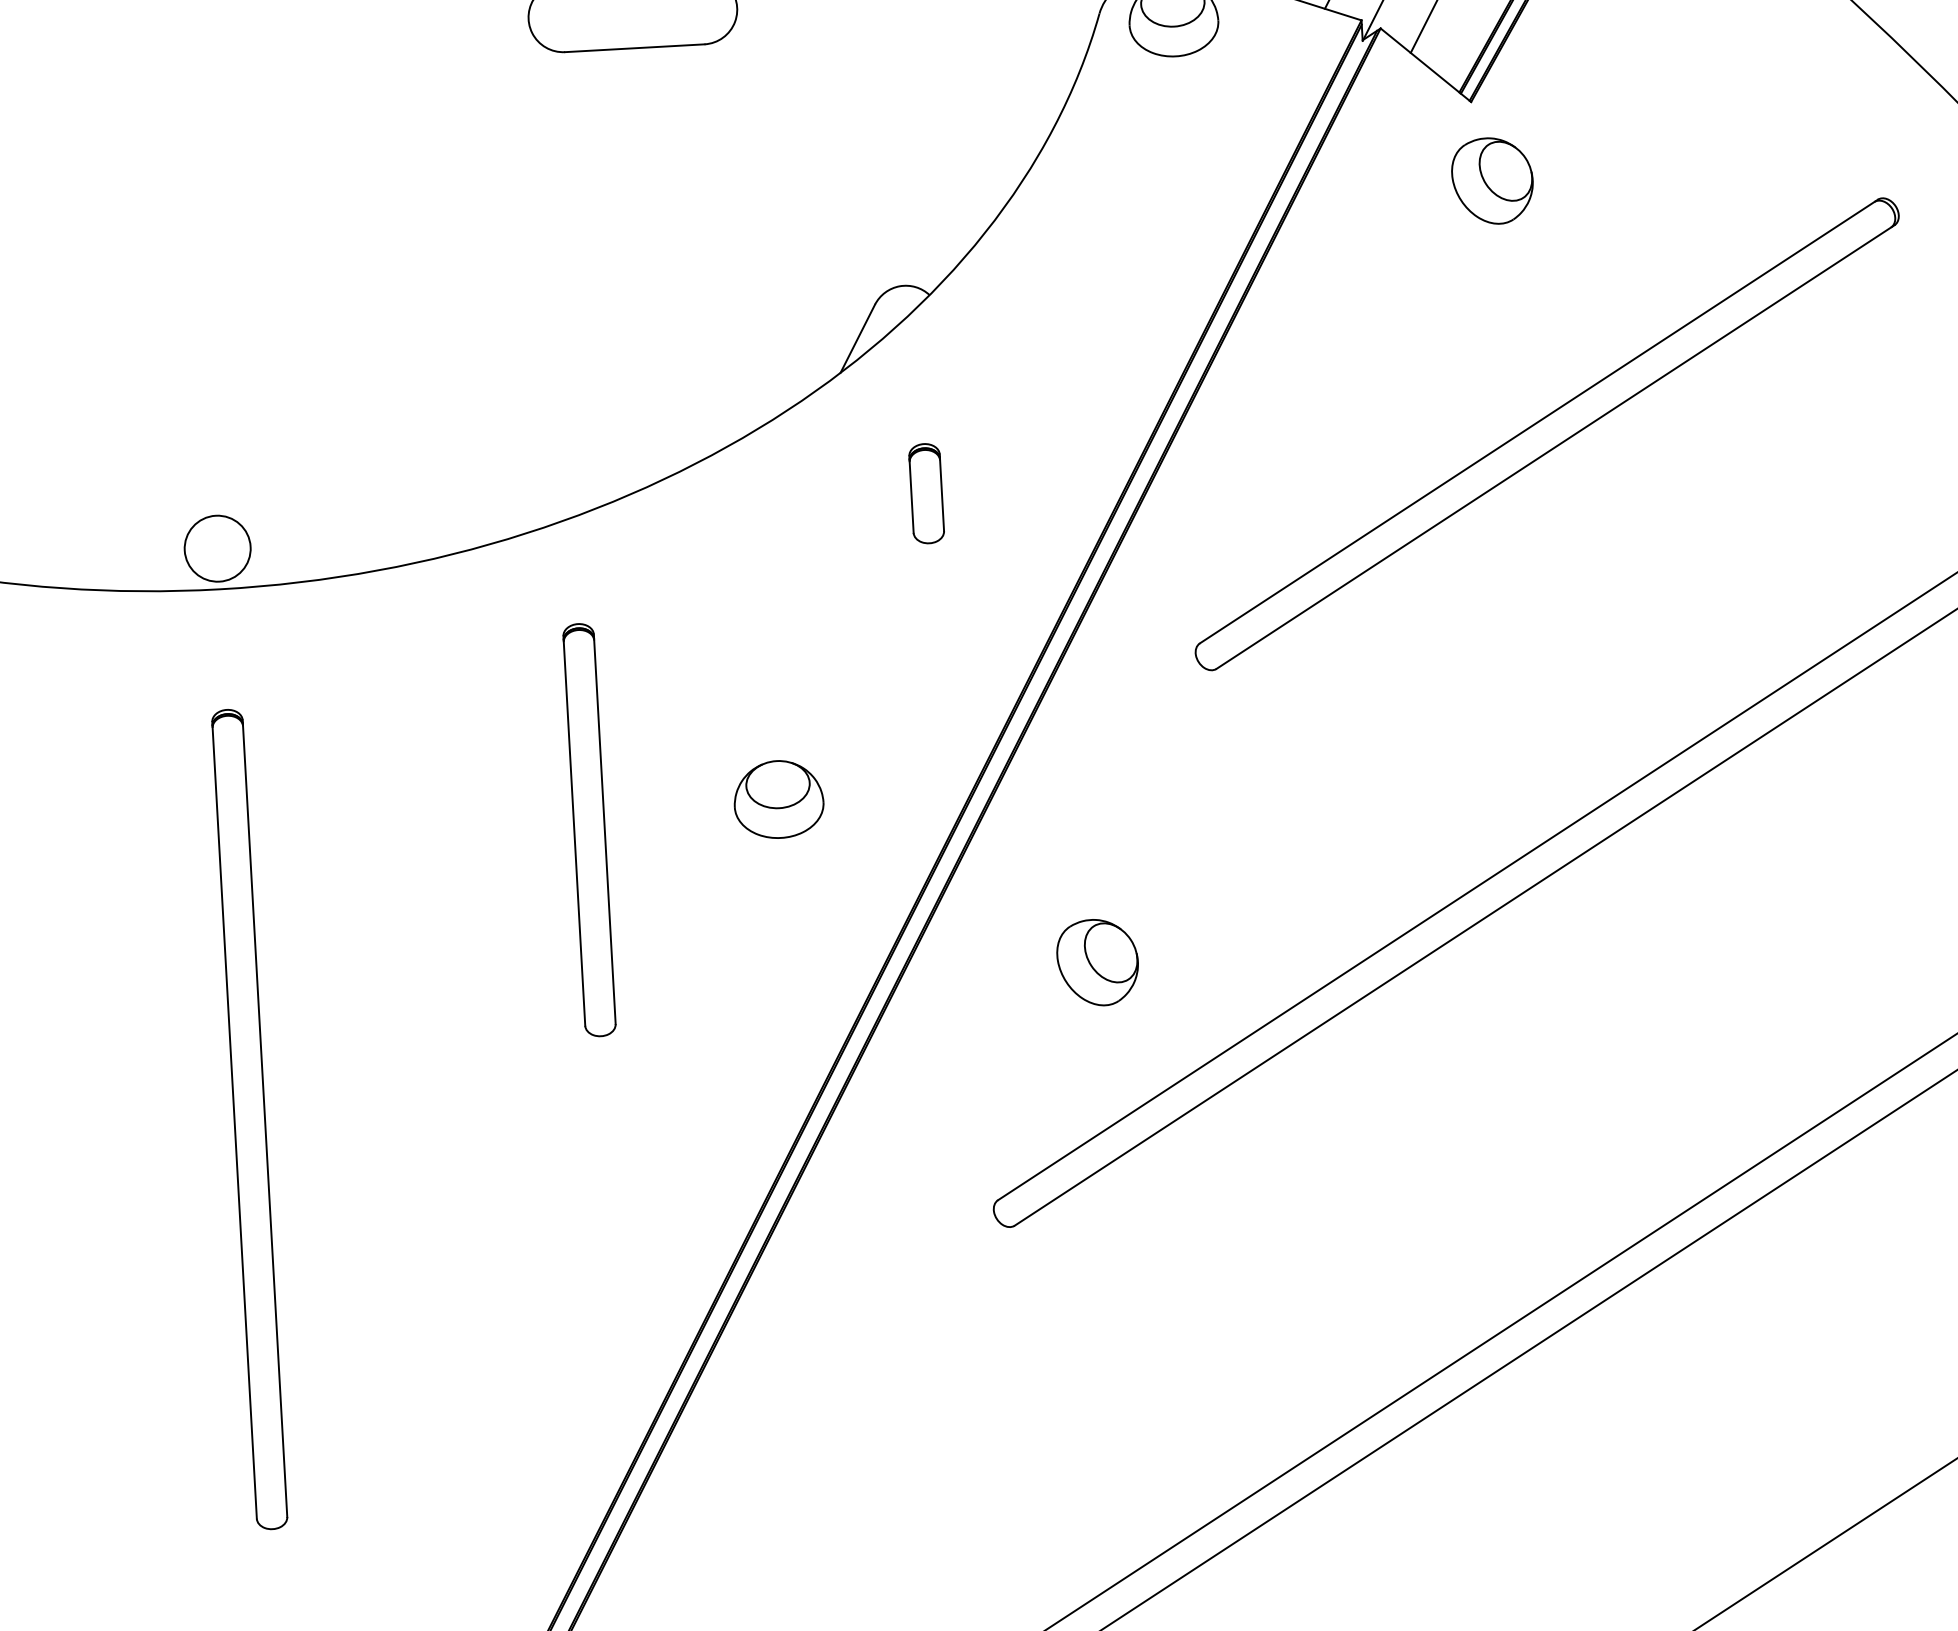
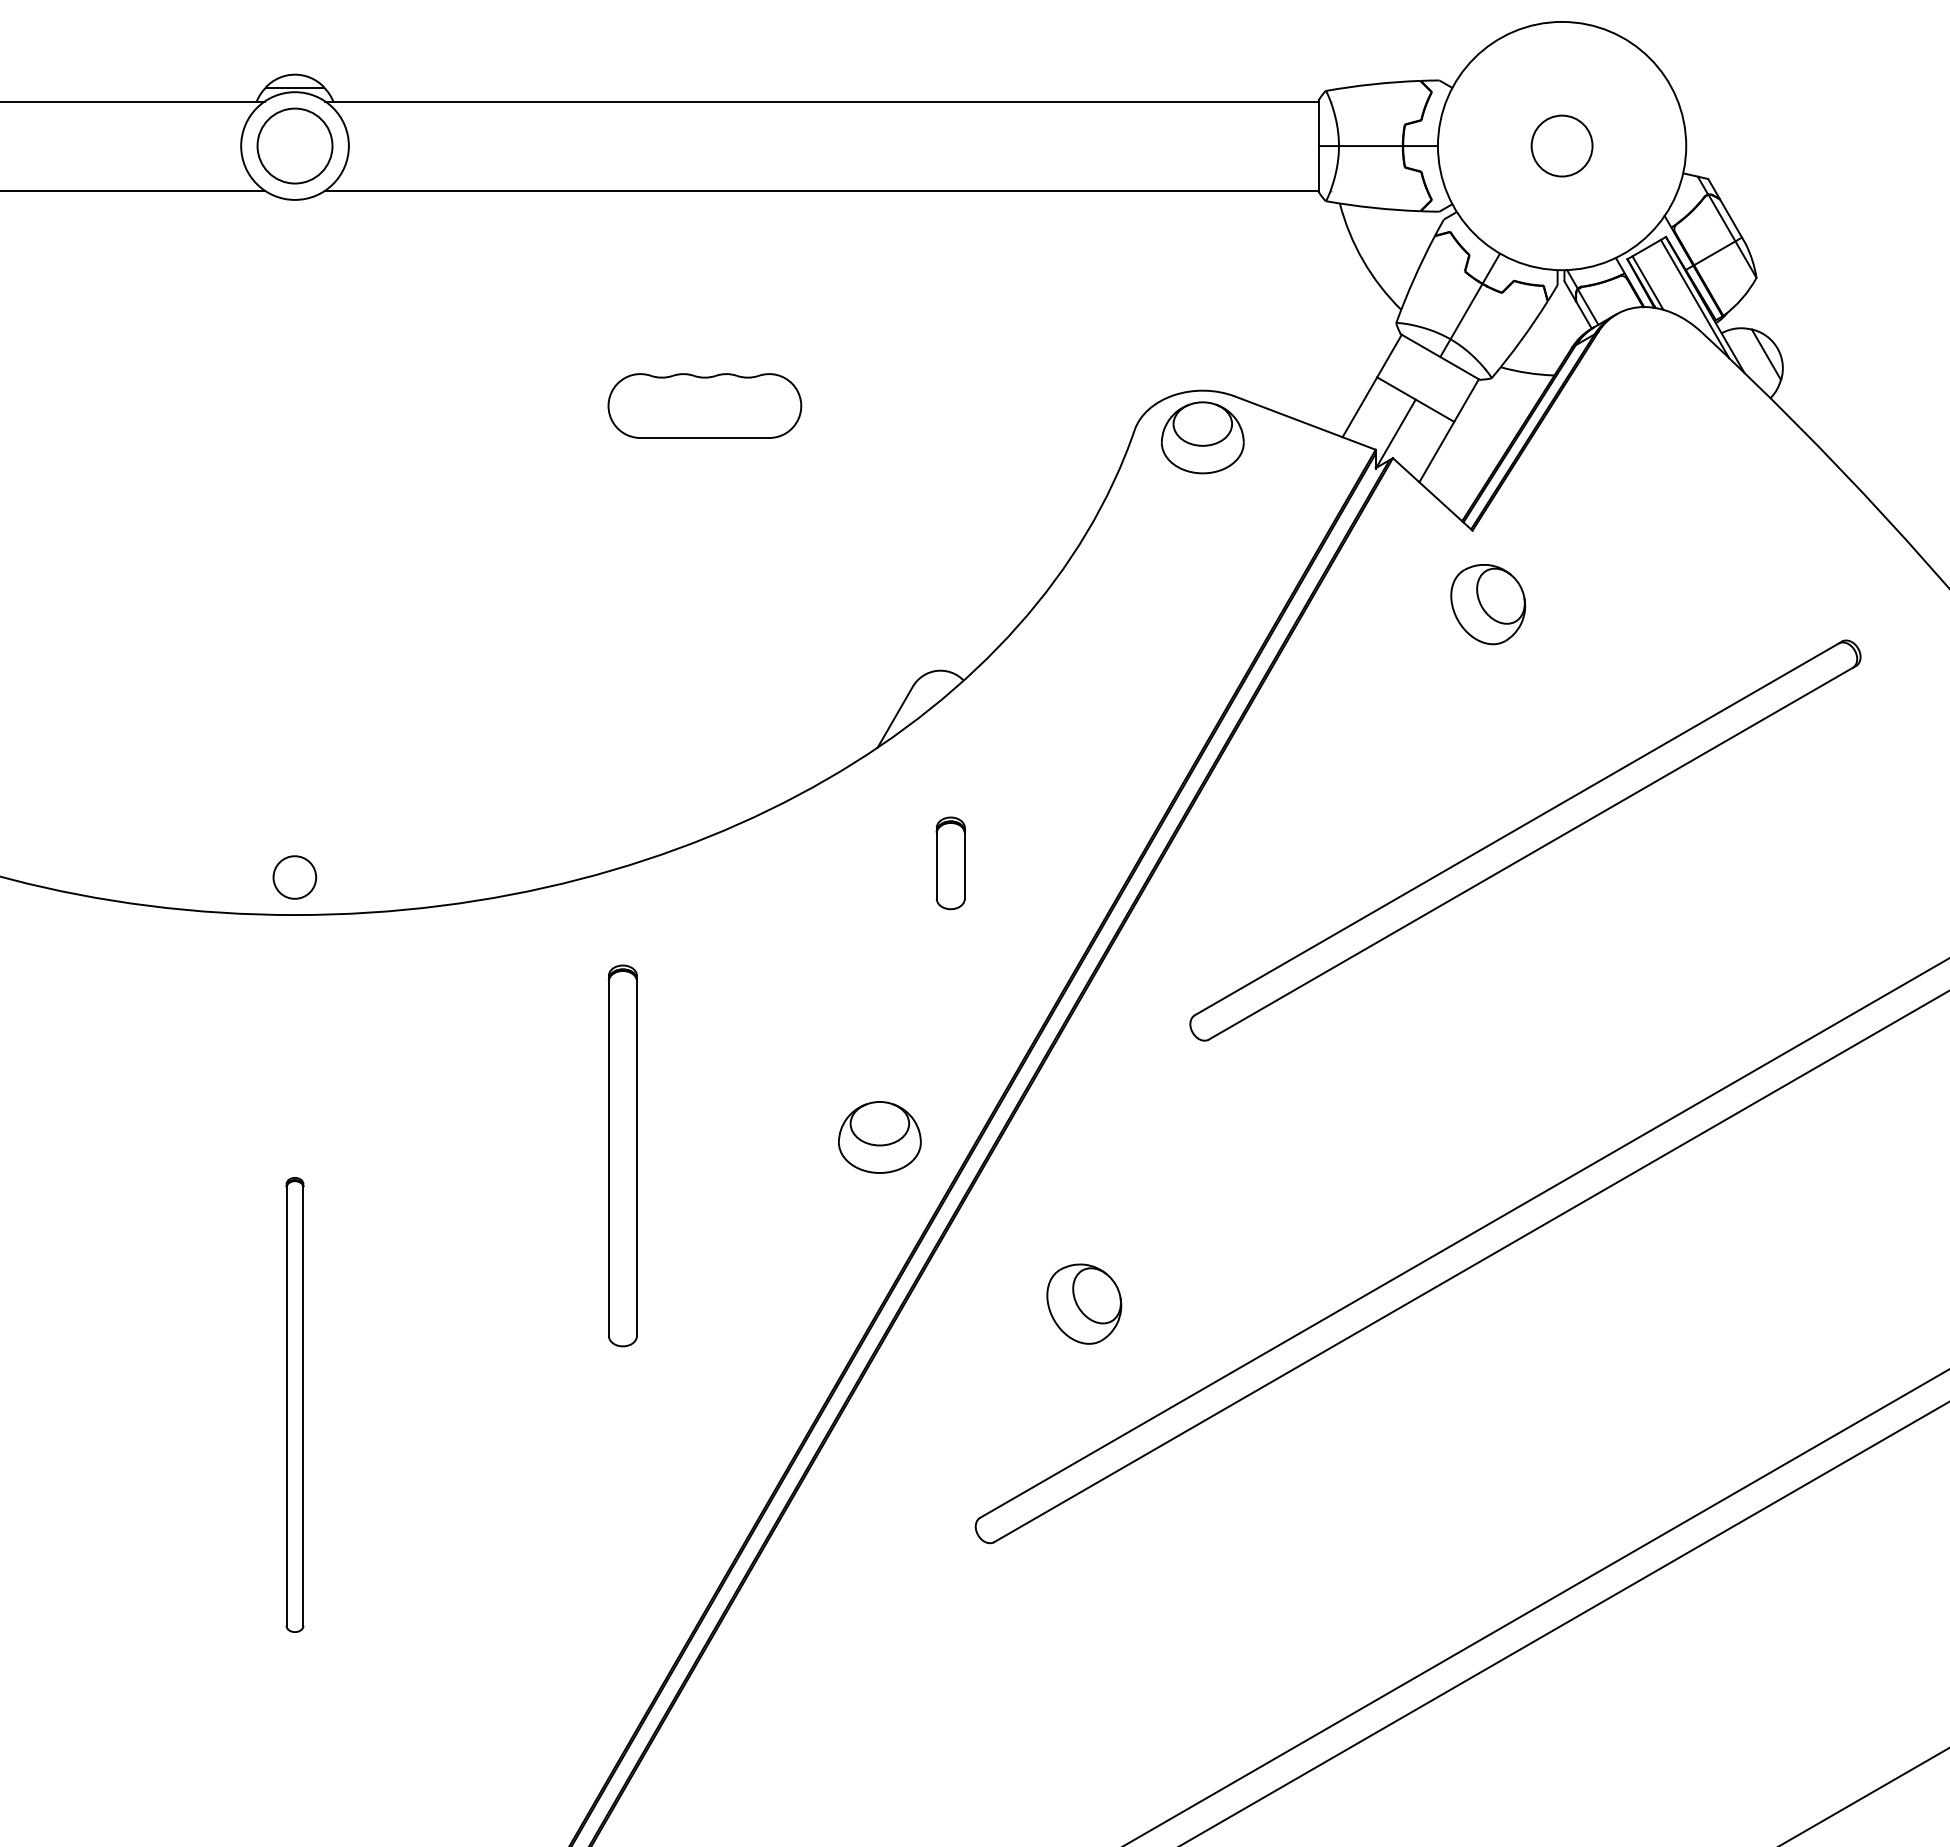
circle: (217, 548) -> (294, 877), size x0.7
part: (778, 799) -> (879, 1137), moved
part: (249, 1119) -> (294, 1404), size x0.6

